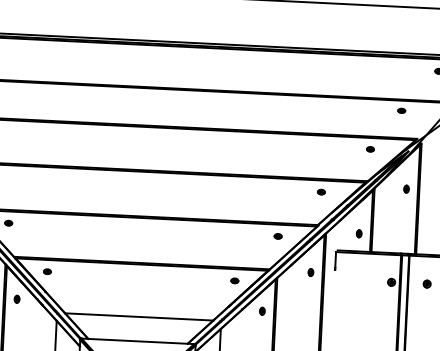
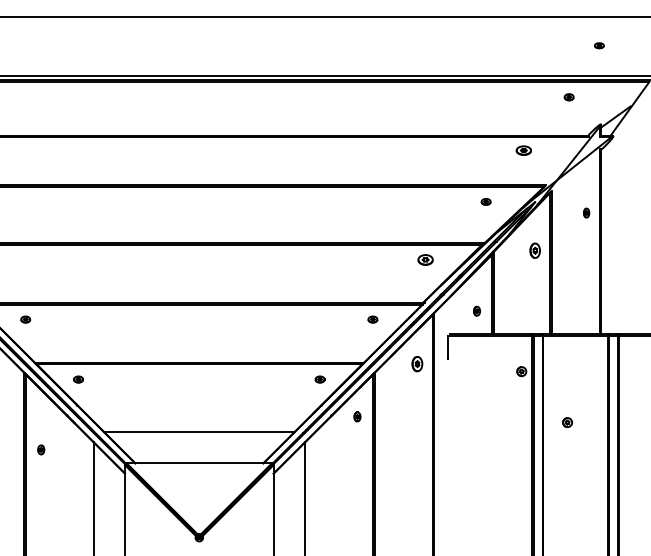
part: (401, 110) -> (523, 149), size x1.6
part: (406, 188) -> (534, 250), size x1.6
part: (321, 191) -> (425, 259), size x1.6
part: (311, 272) -> (417, 363), size x1.6
part: (427, 284) -> (567, 422), moved
part: (17, 298) -> (41, 449), moved

